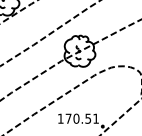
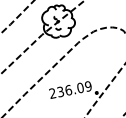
text: (78, 118) -> (70, 89), 170.51 -> 236.09

